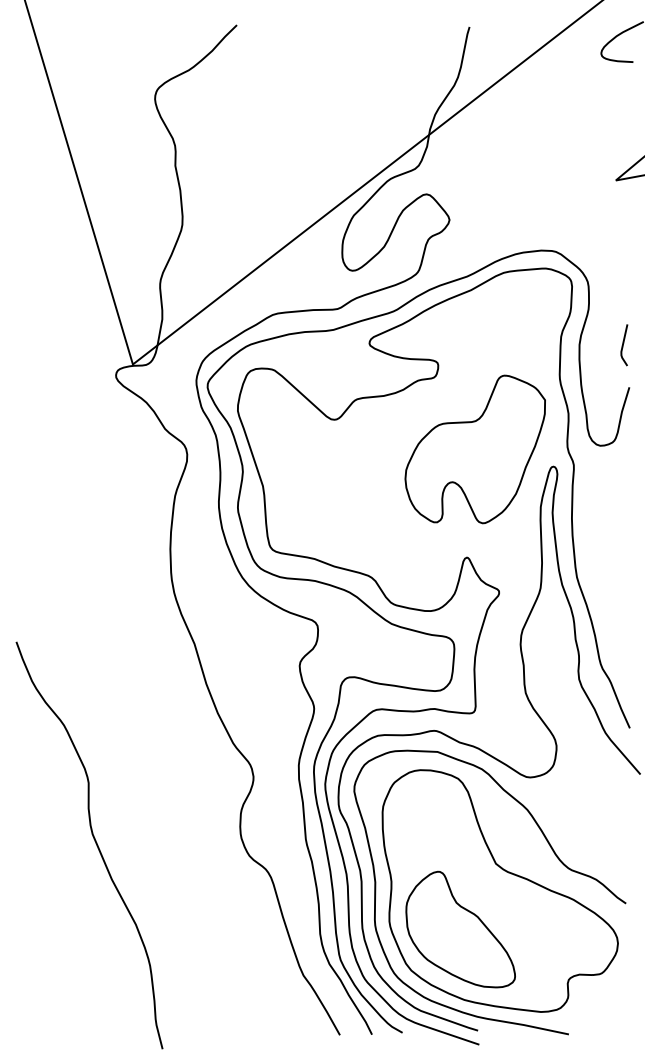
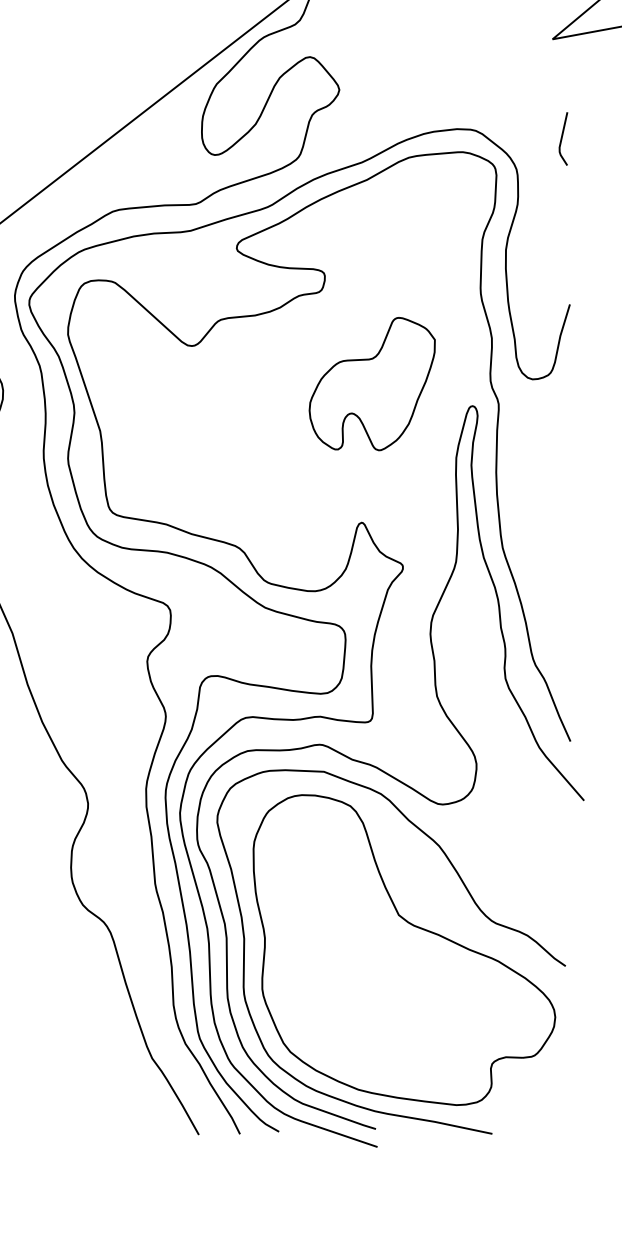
line: (623, 345) -> (562, 139), moved
part: (474, 449) -> (371, 384), size x0.7
part: (460, 929) -> (353, 999), removed

